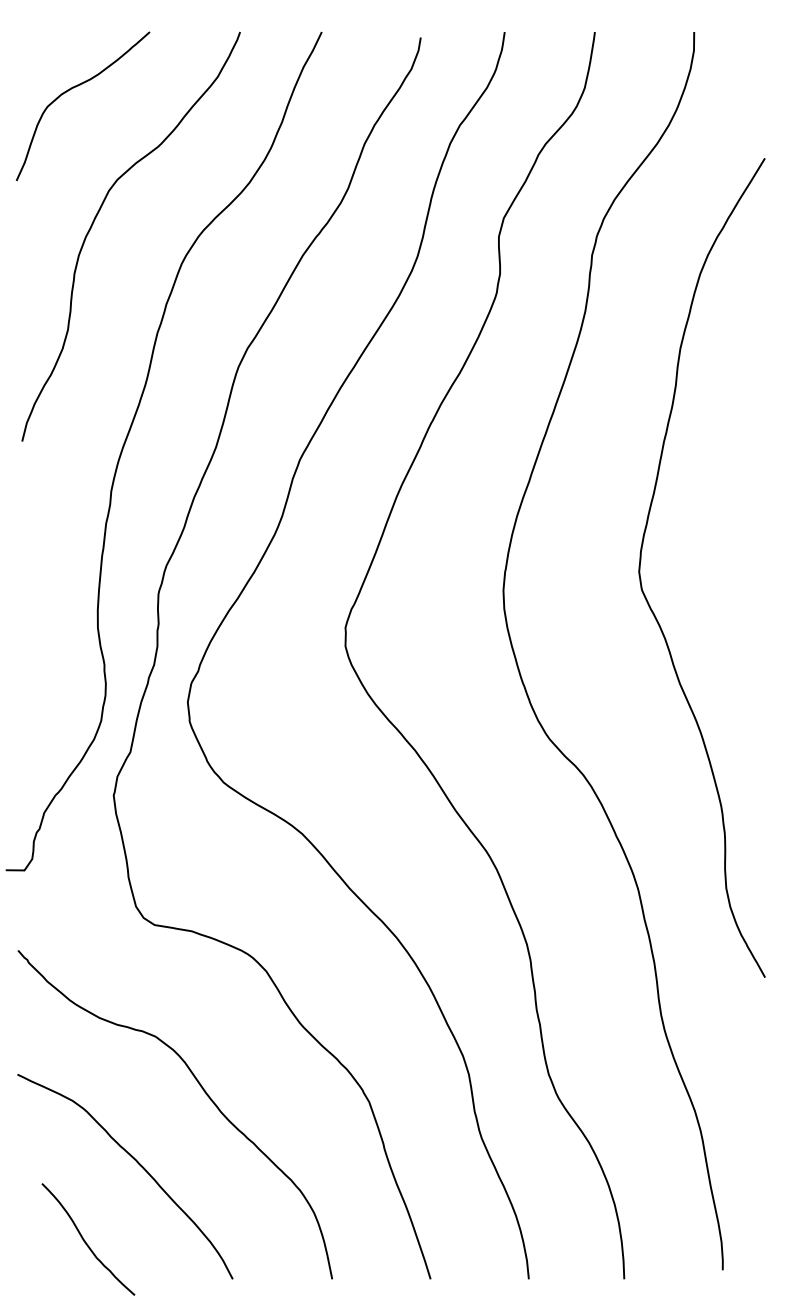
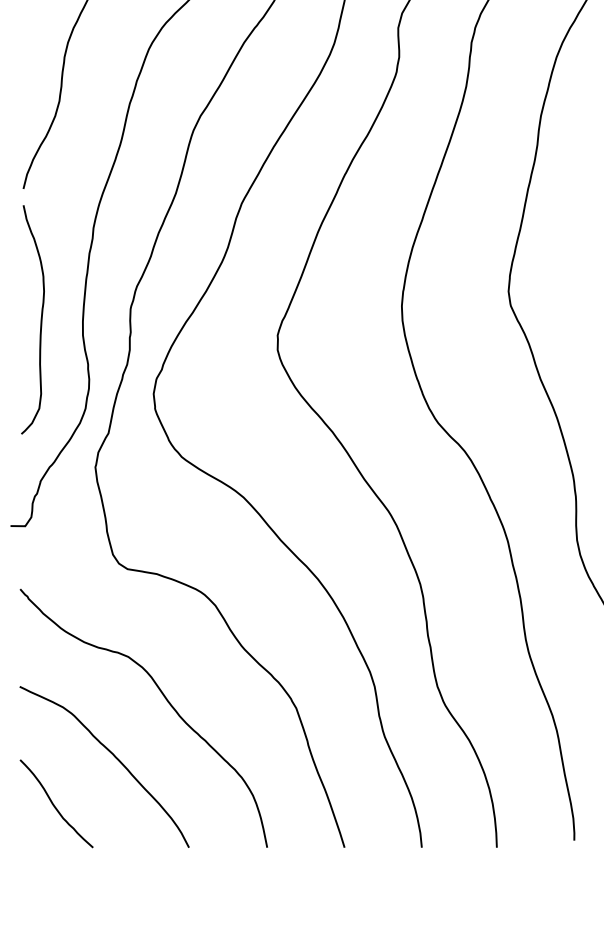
curve: (44, 607) -> (40, 319), added
curve: (85, 1240) -> (54, 804), moved

